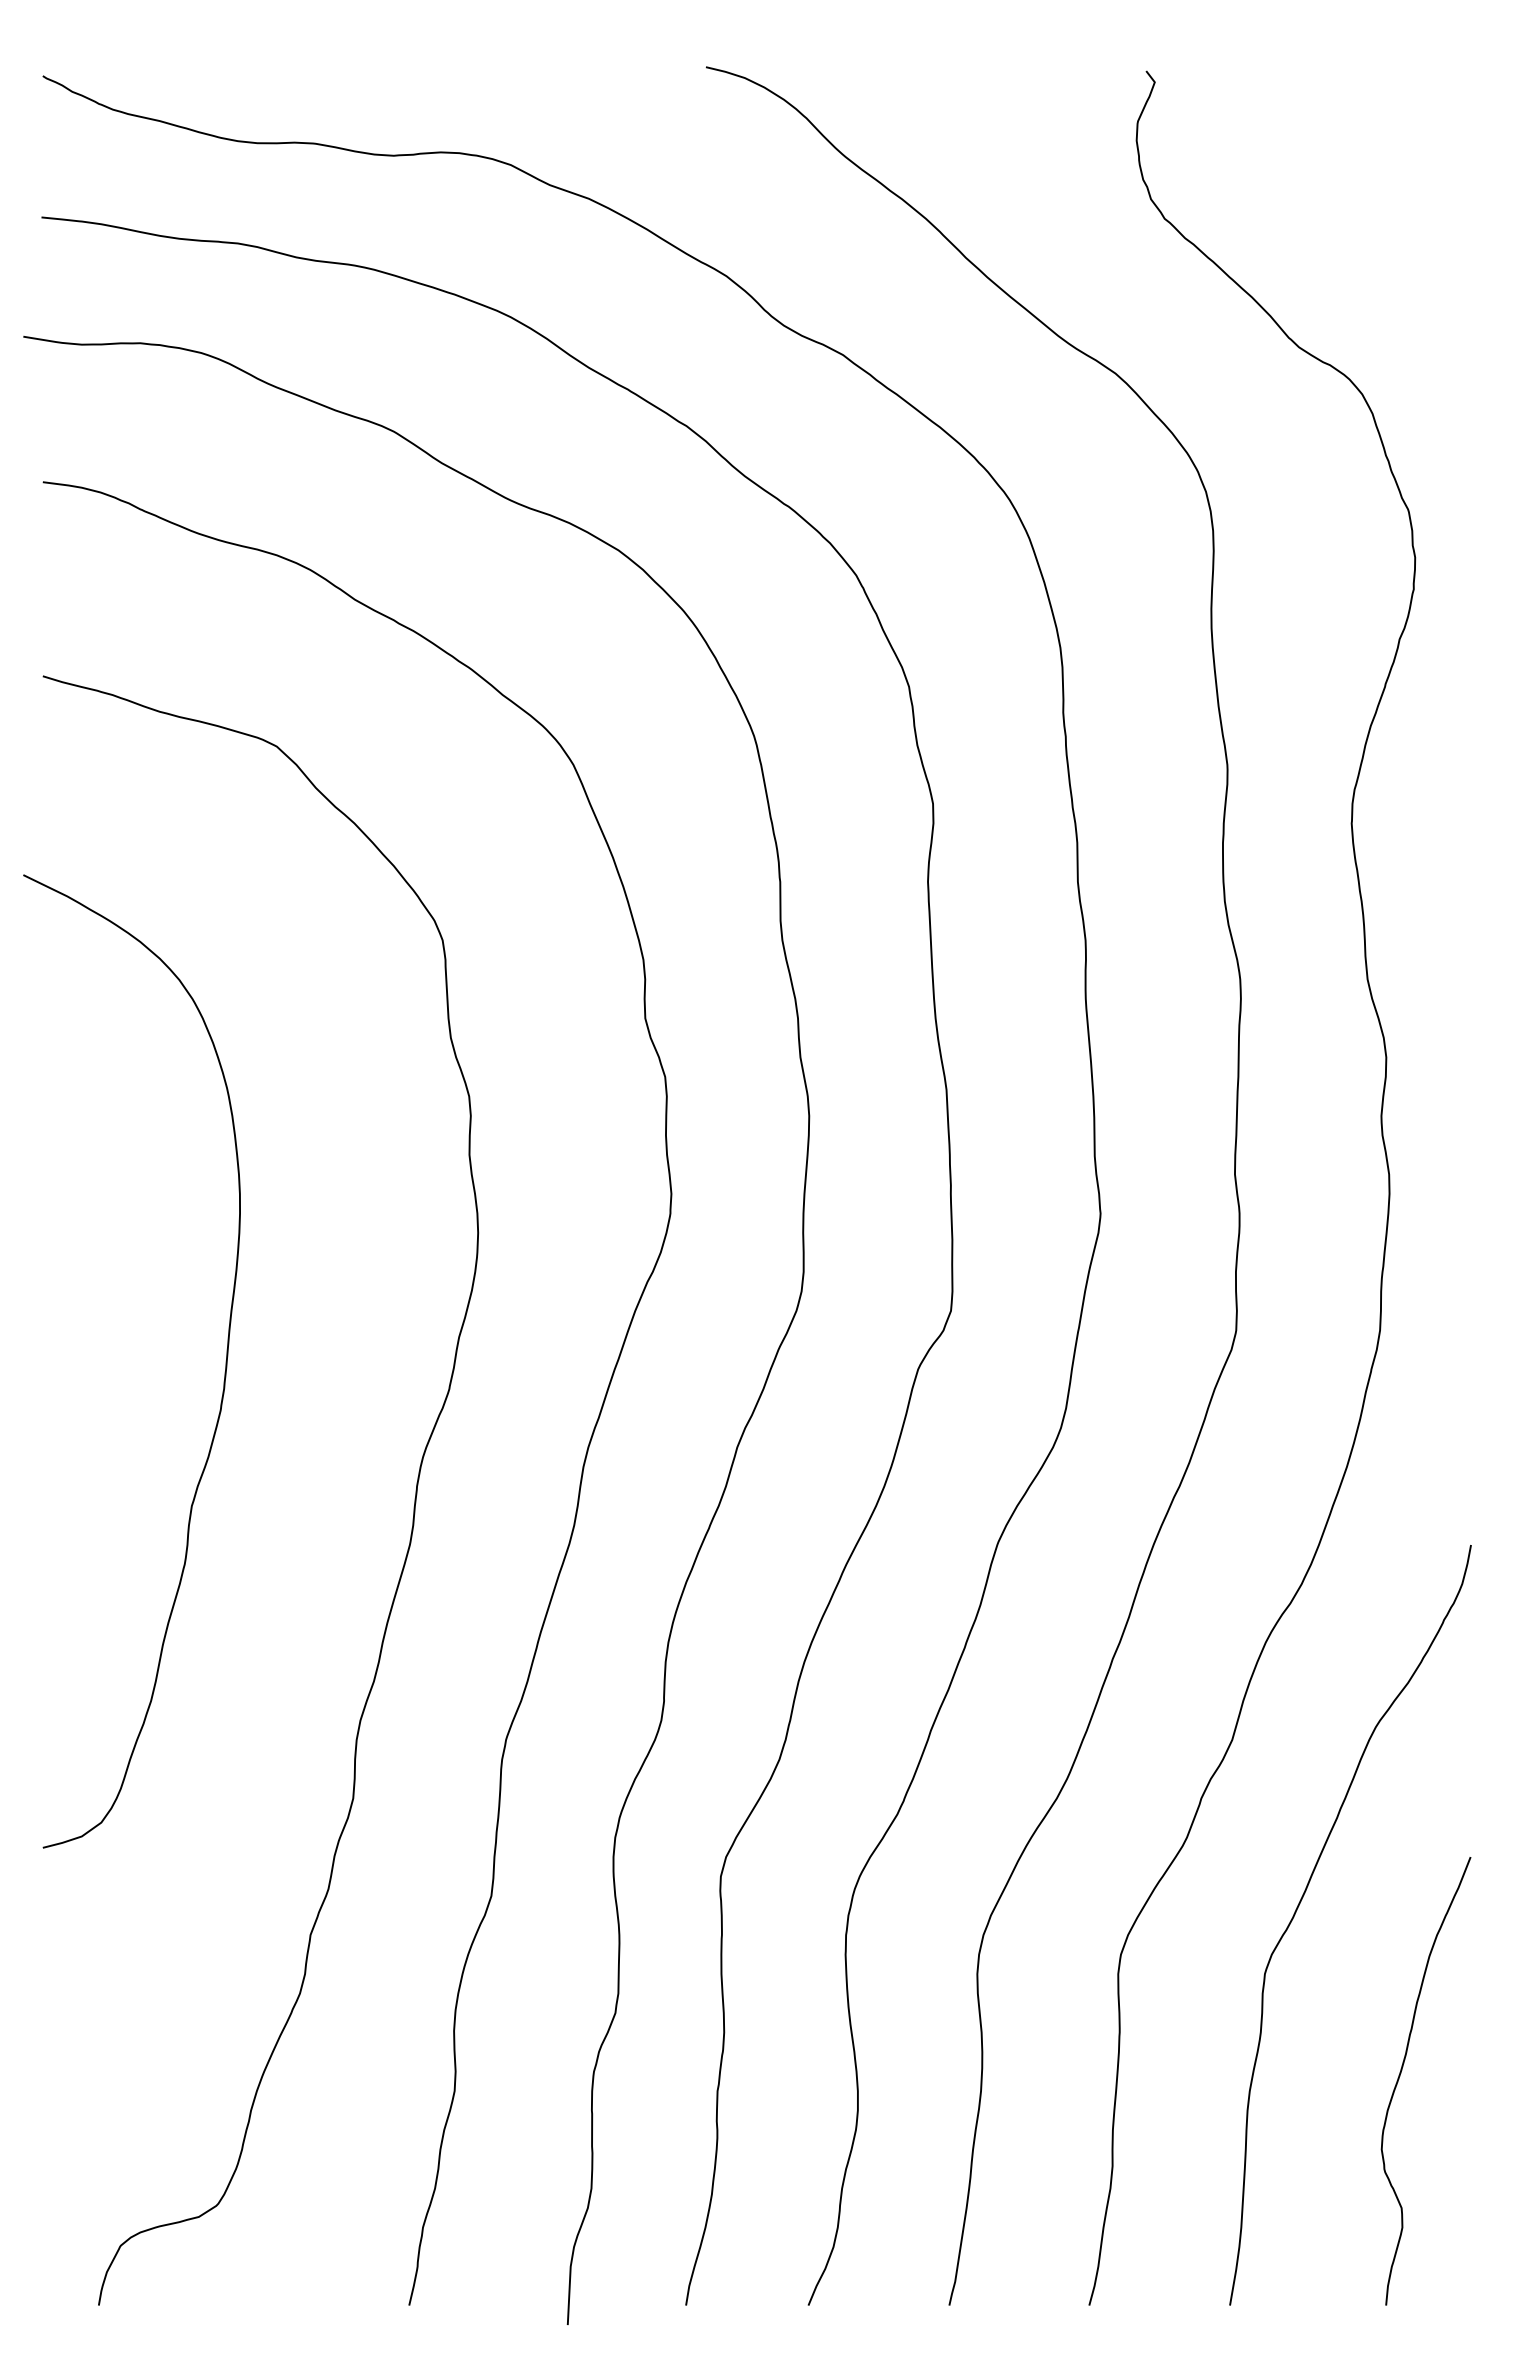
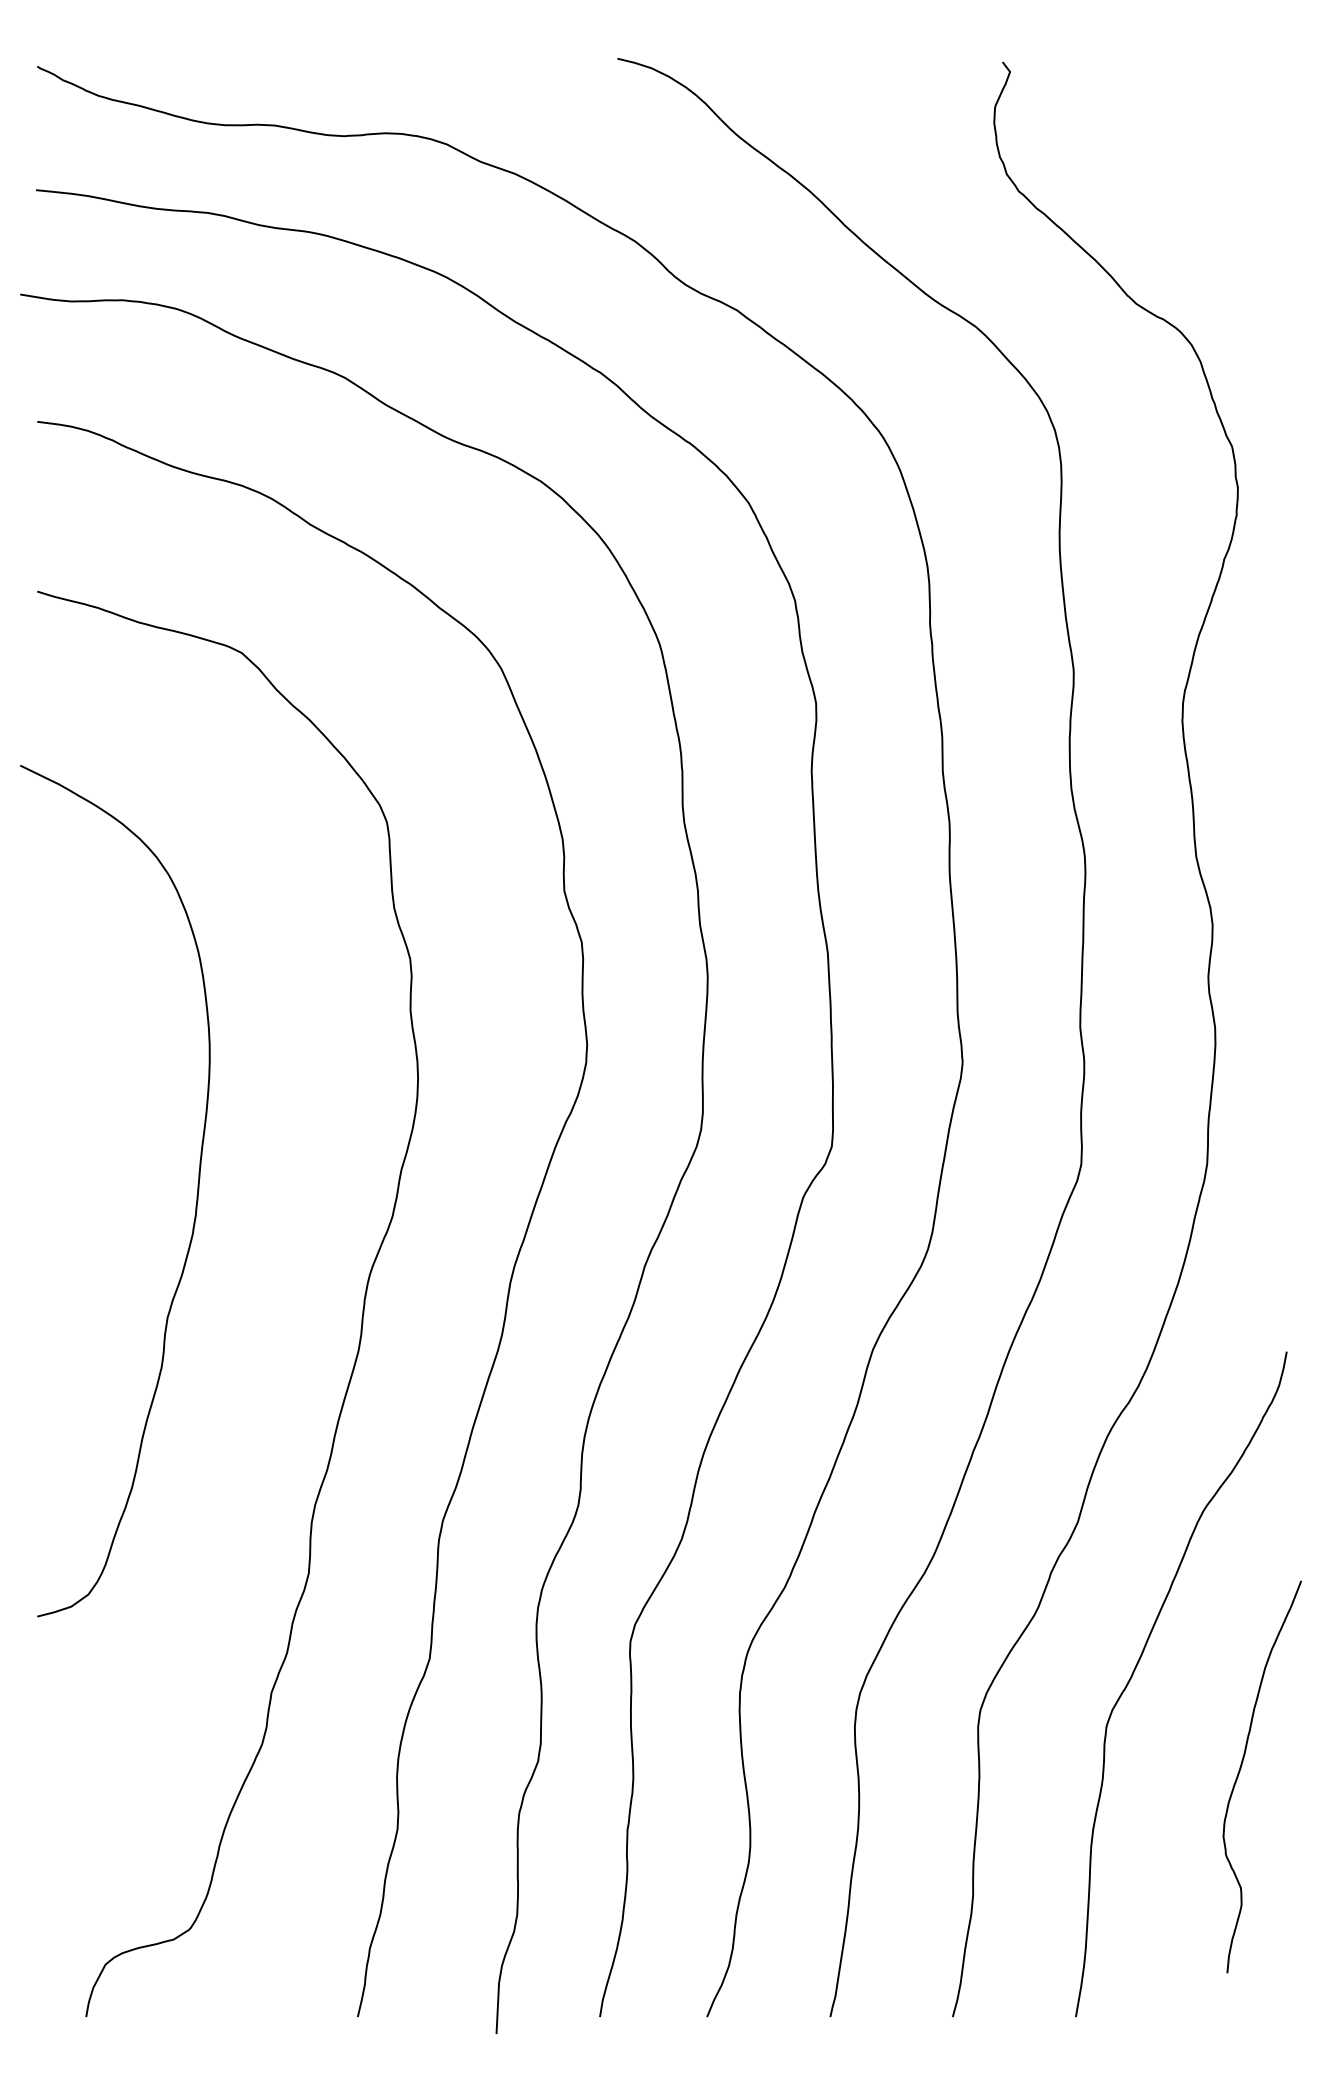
curve: (1401, 2073) -> (1240, 1770), moved

